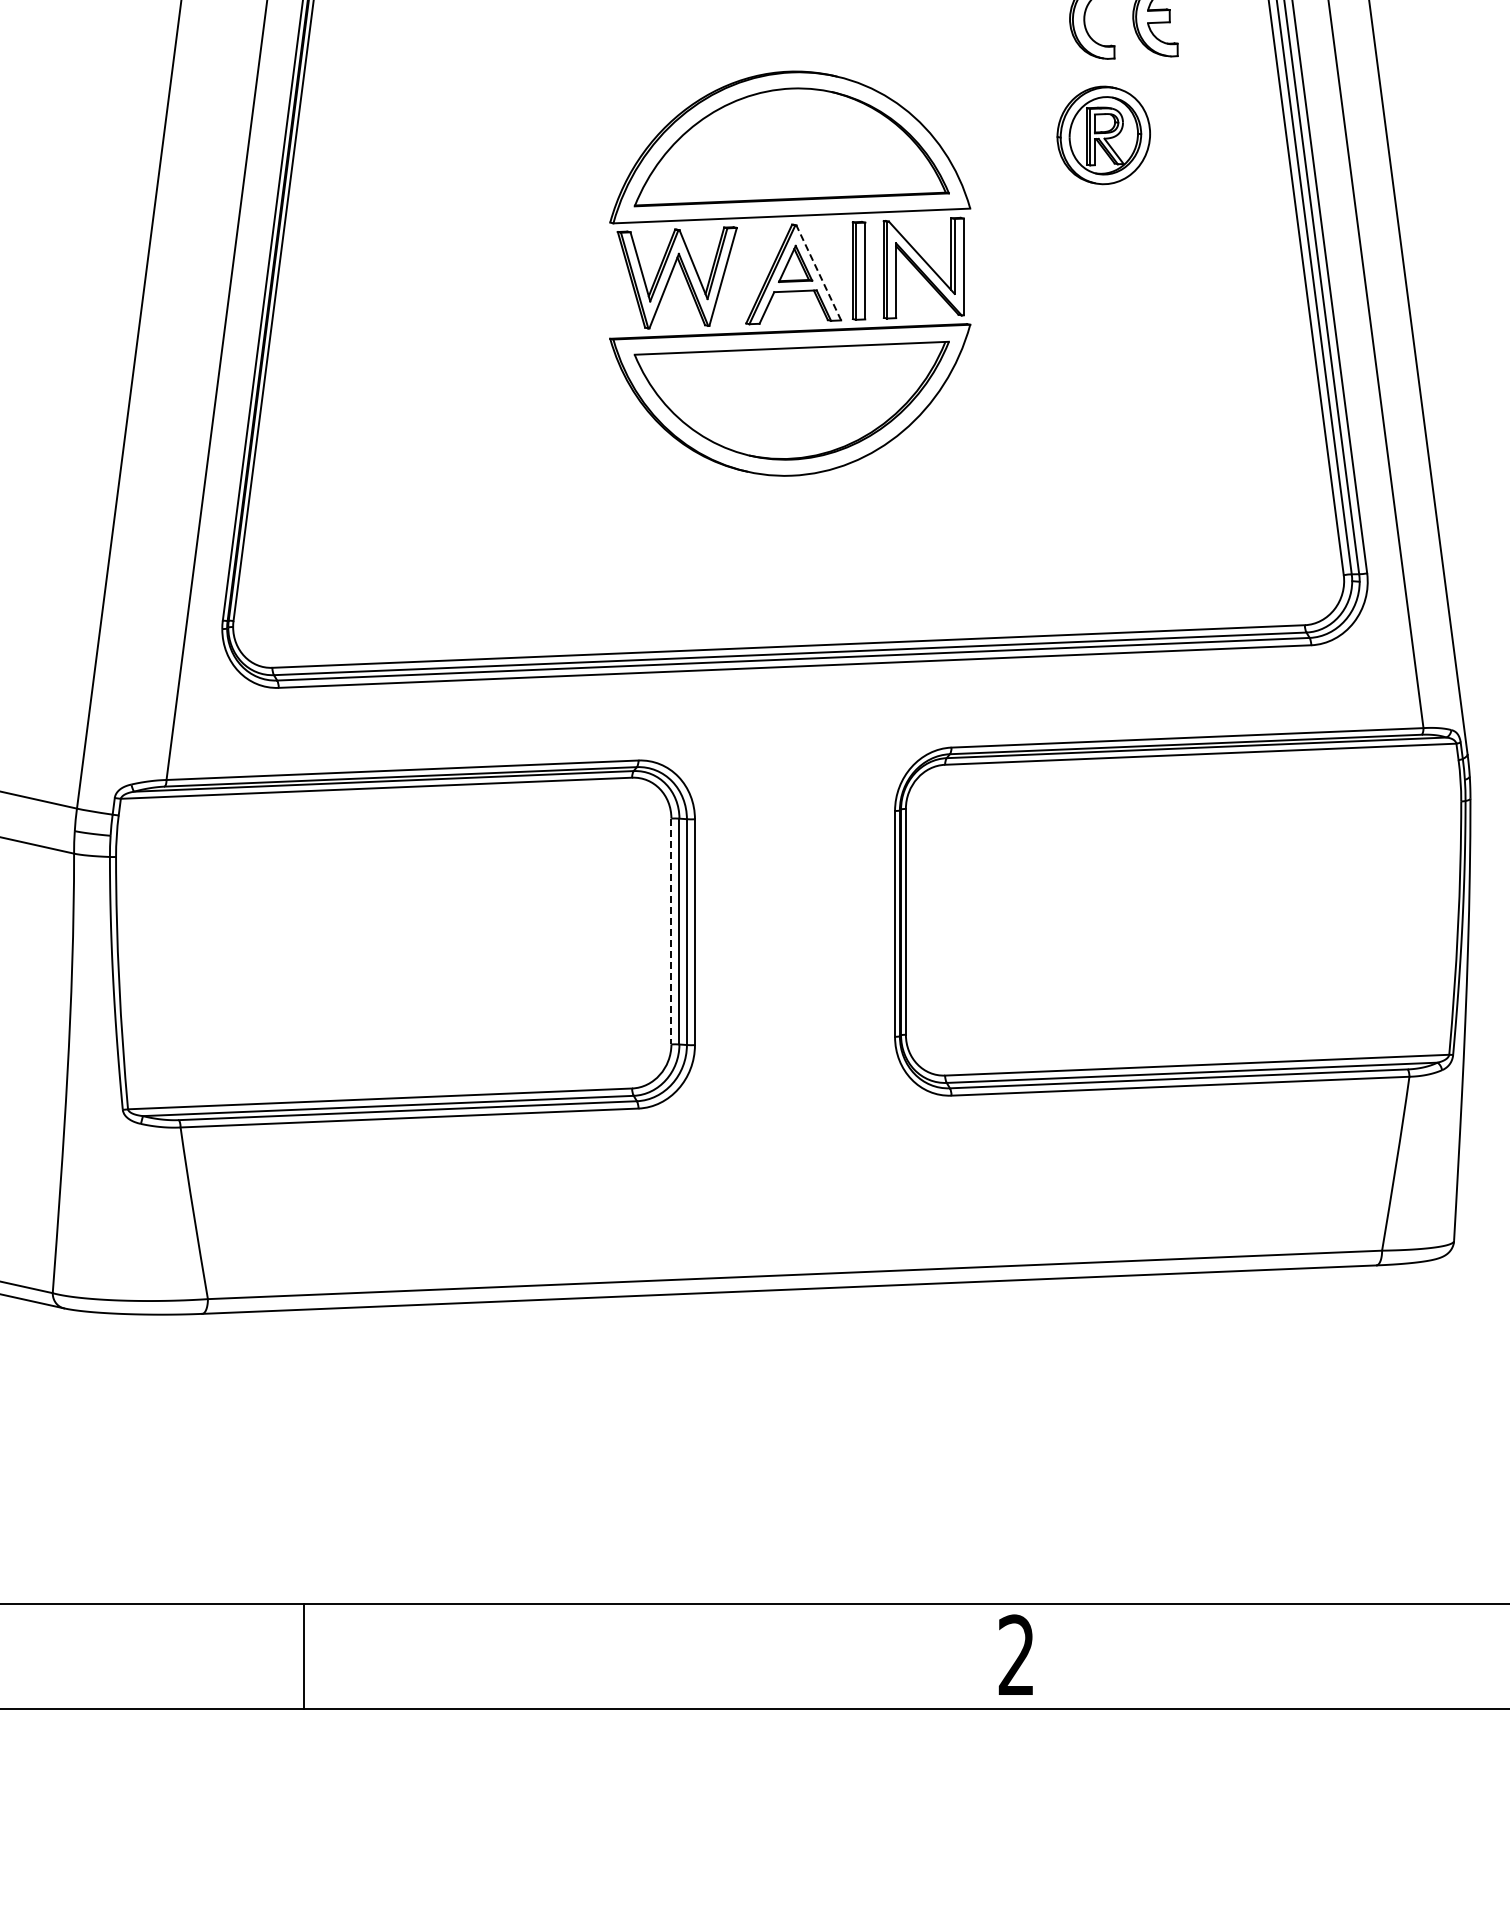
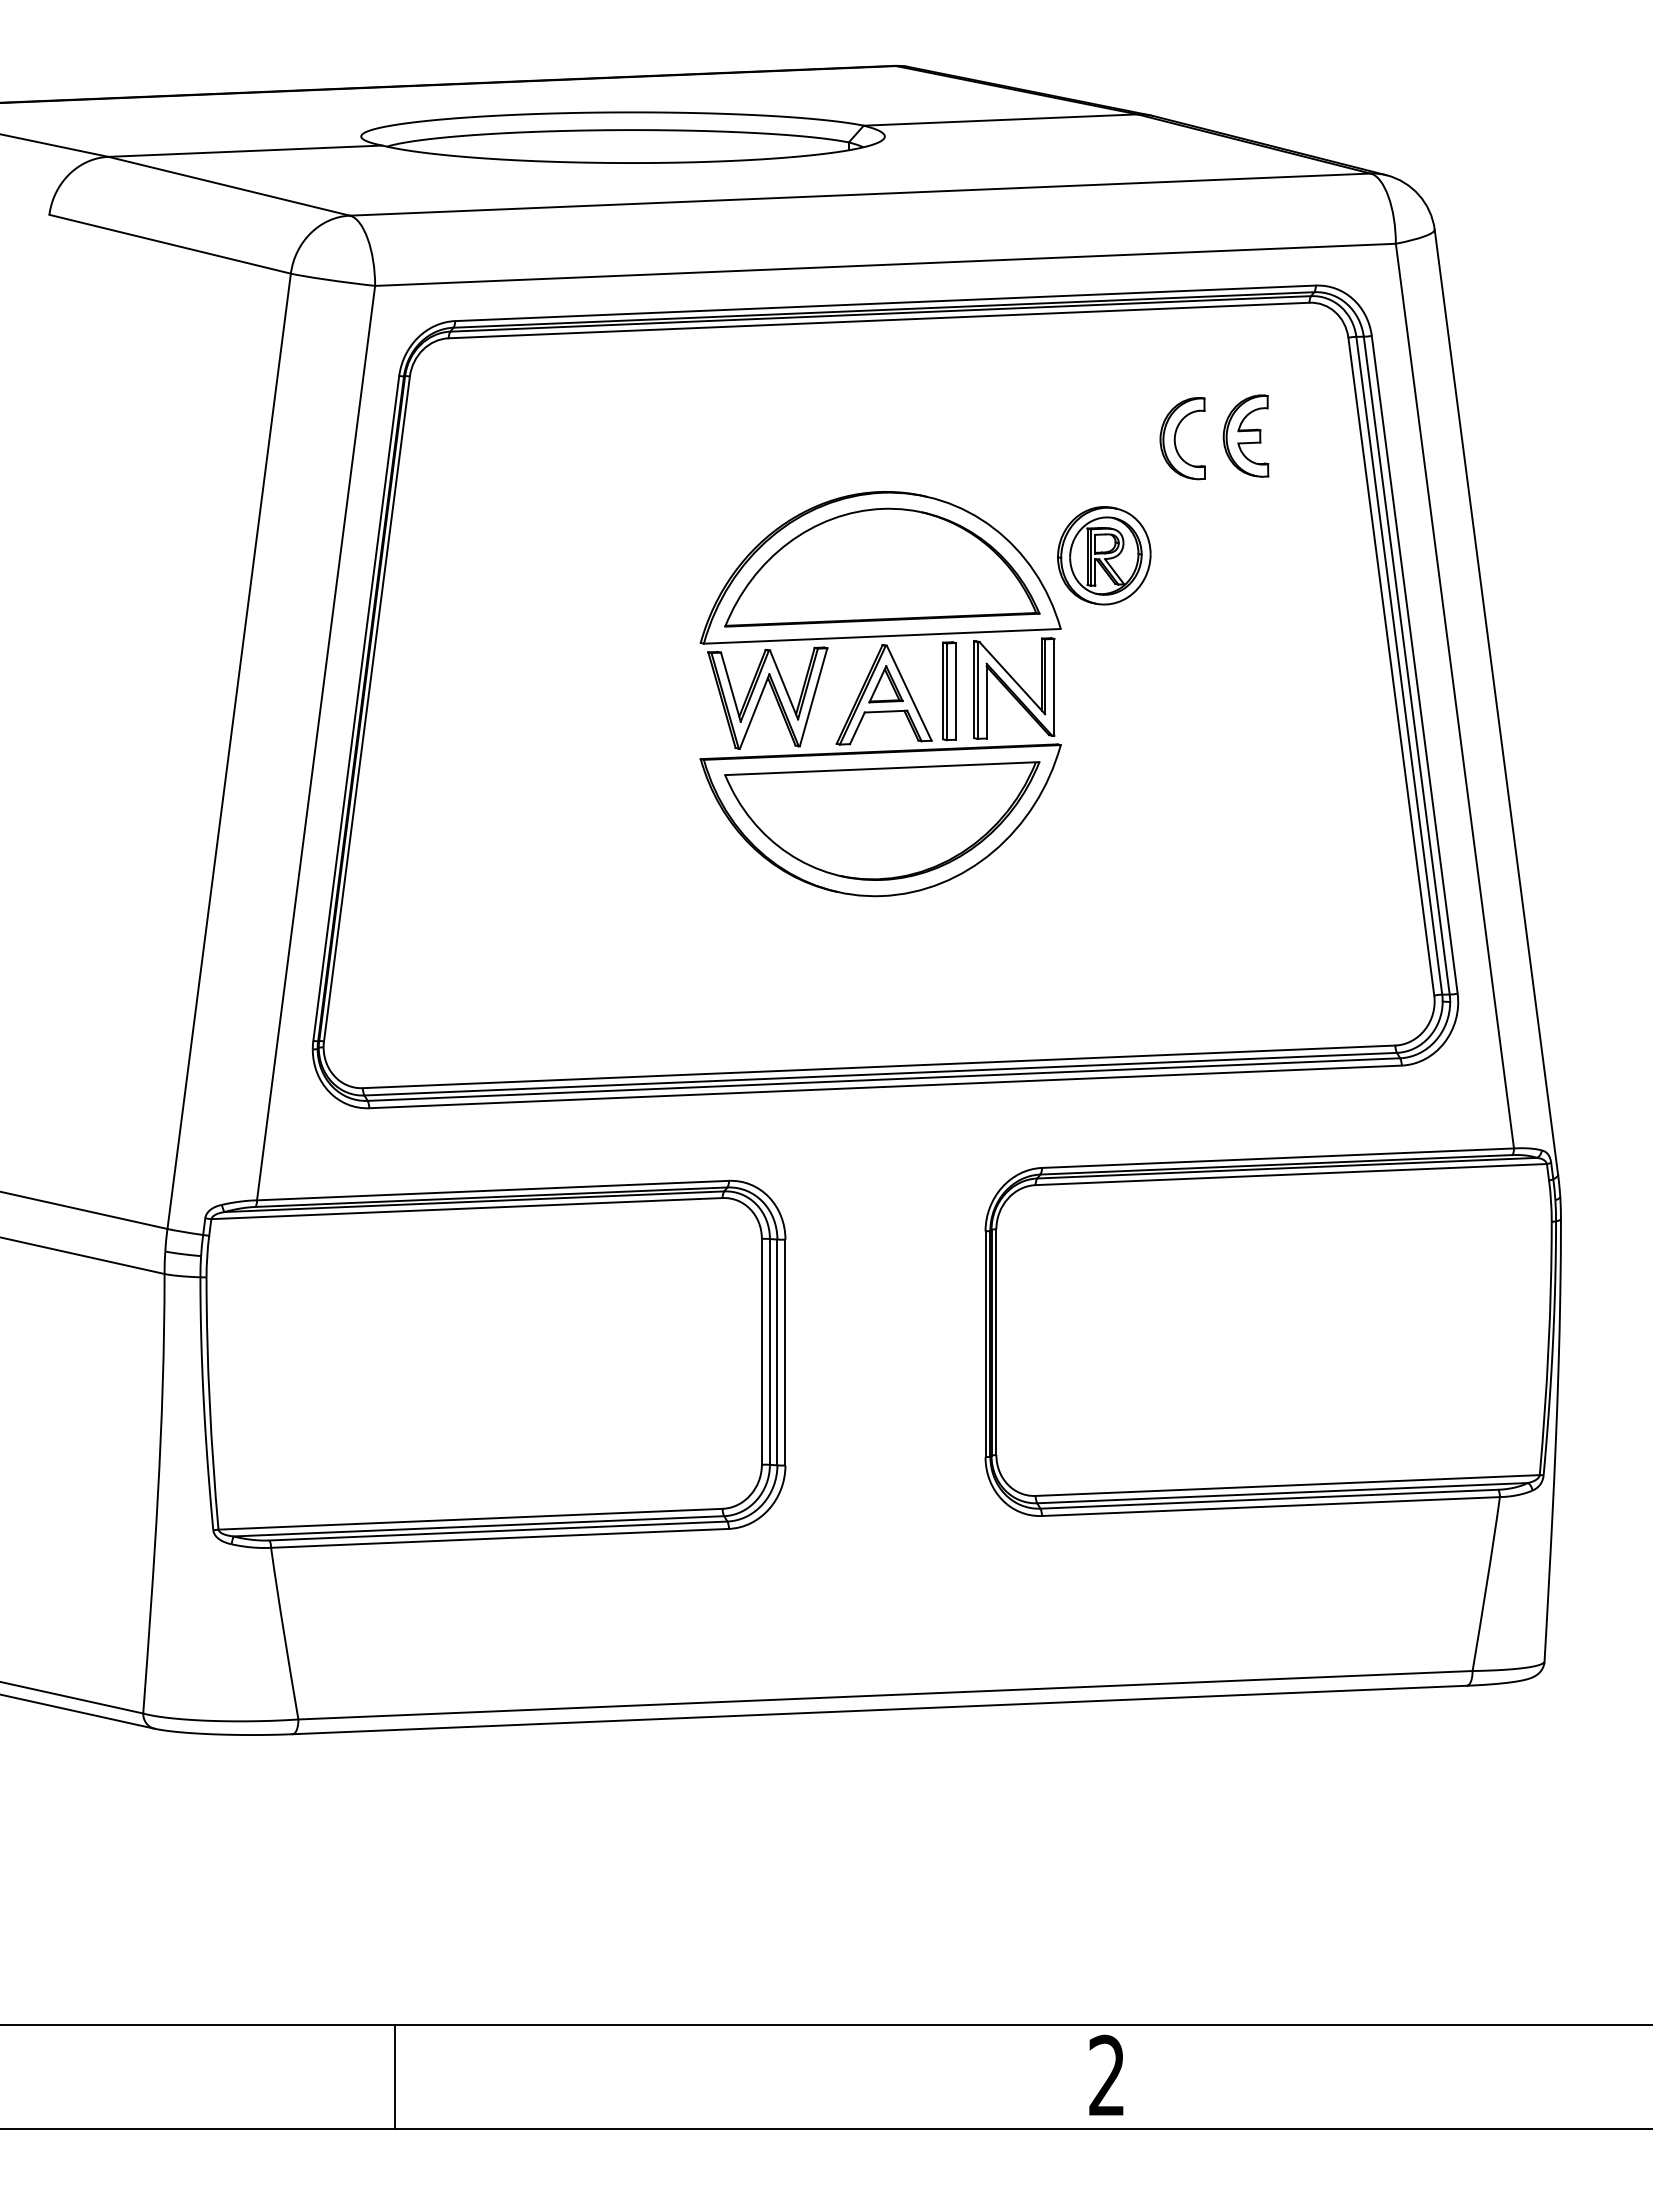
part: (1104, 135) -> (1104, 555), moved
line: (819, 272) -> (909, 692), dashed -> solid
line: (671, 931) -> (761, 1351), dashed -> solid

